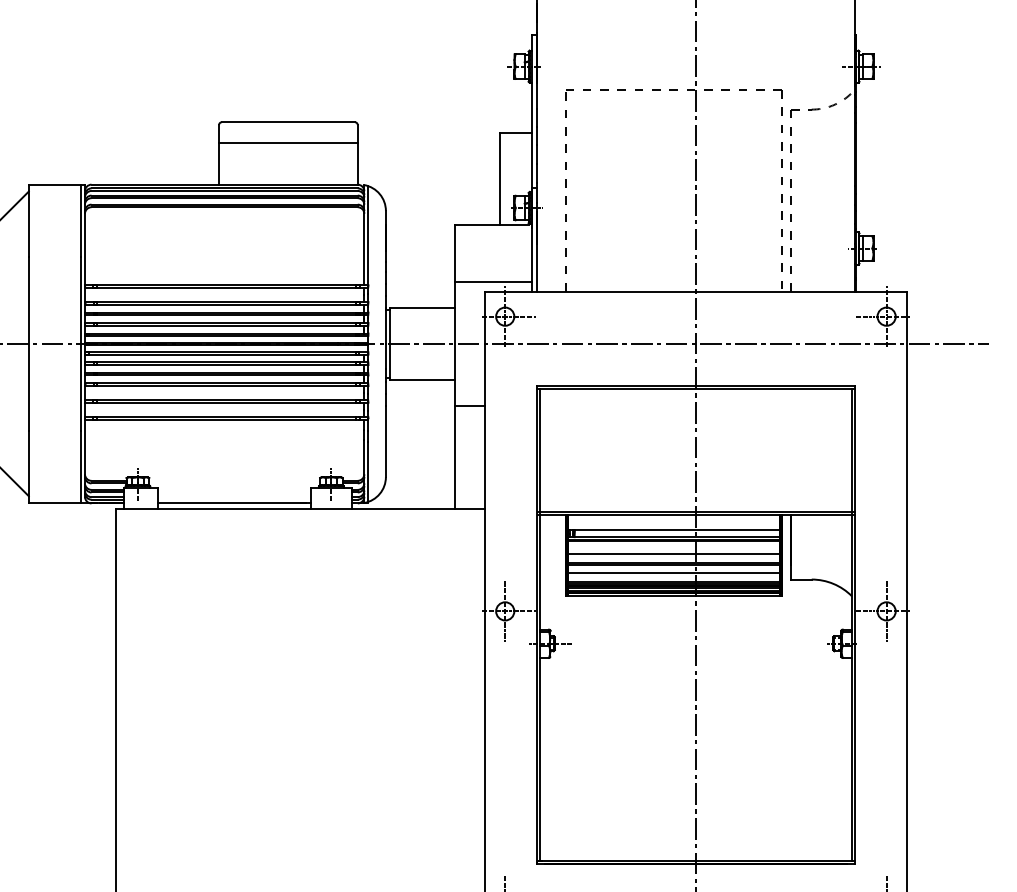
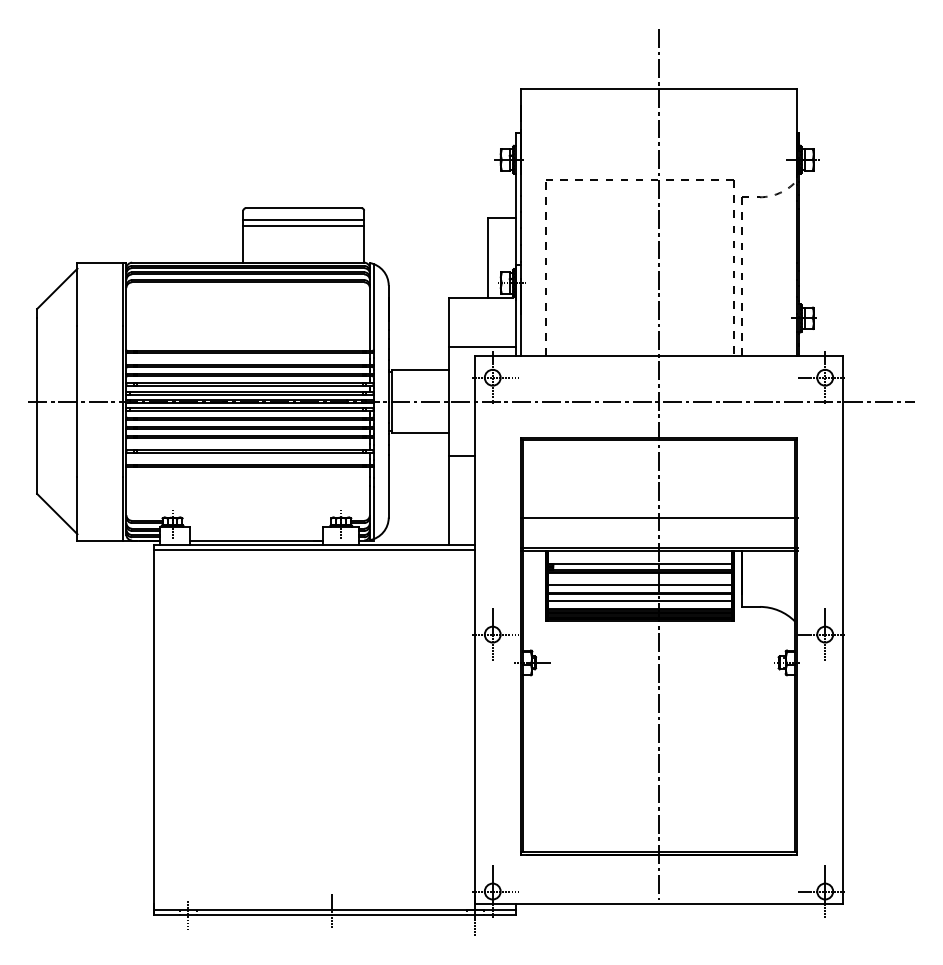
line: (288, 136) -> (303, 220), added
line: (696, 478) -> (659, 518), added
line: (300, 514) -> (314, 550), added

